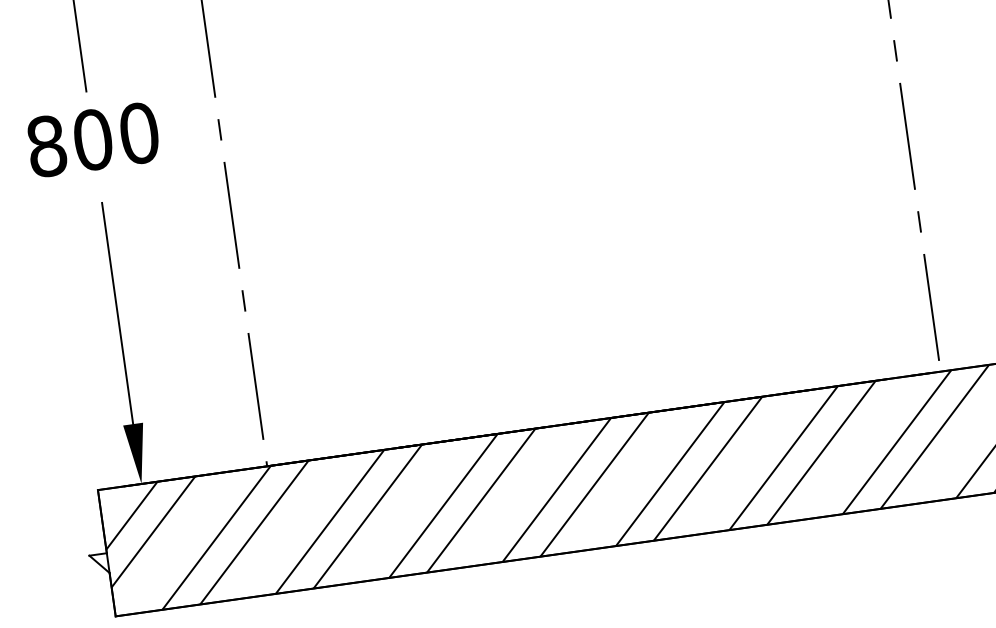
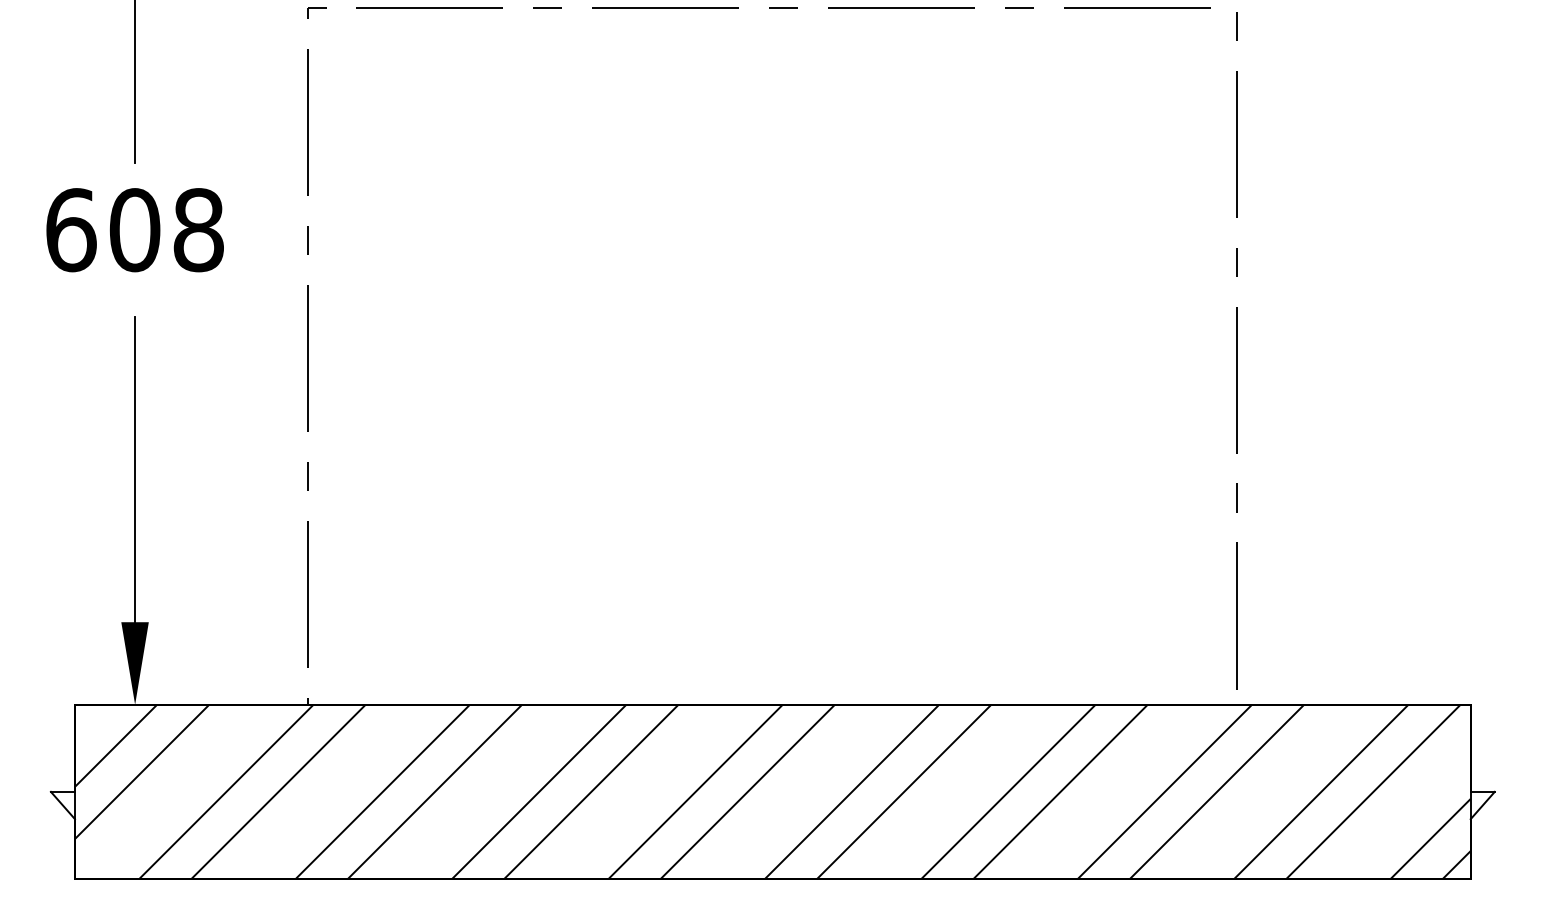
text: (93, 140) -> (135, 230), 800 -> 608

